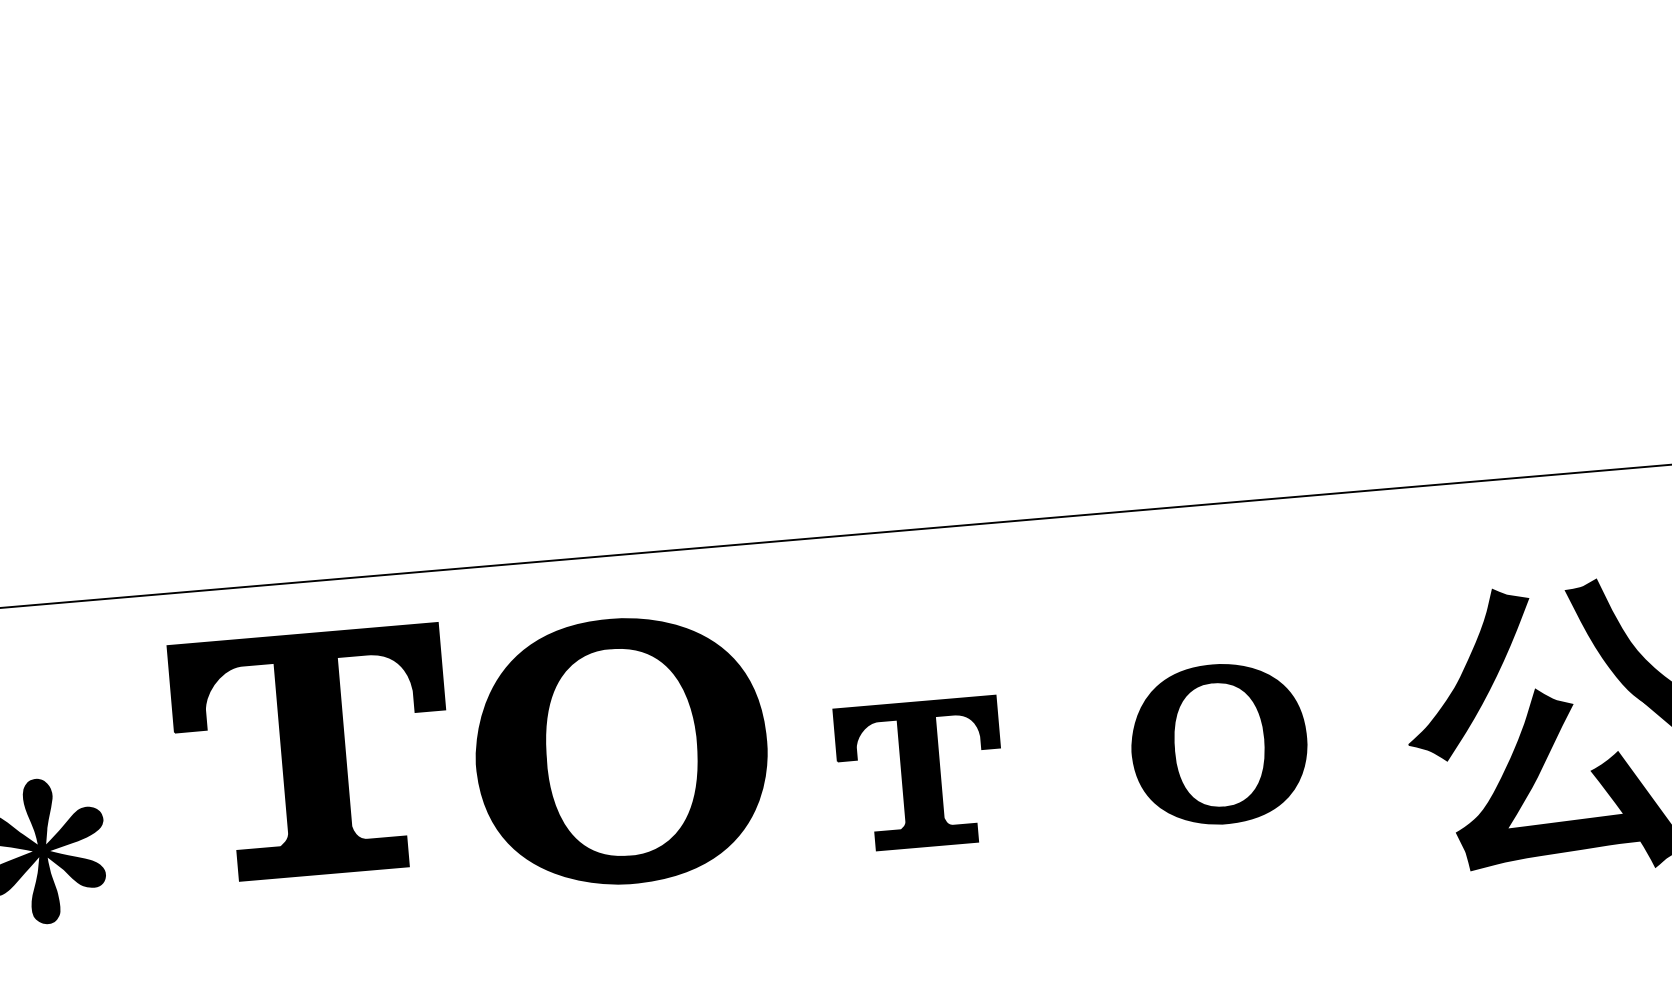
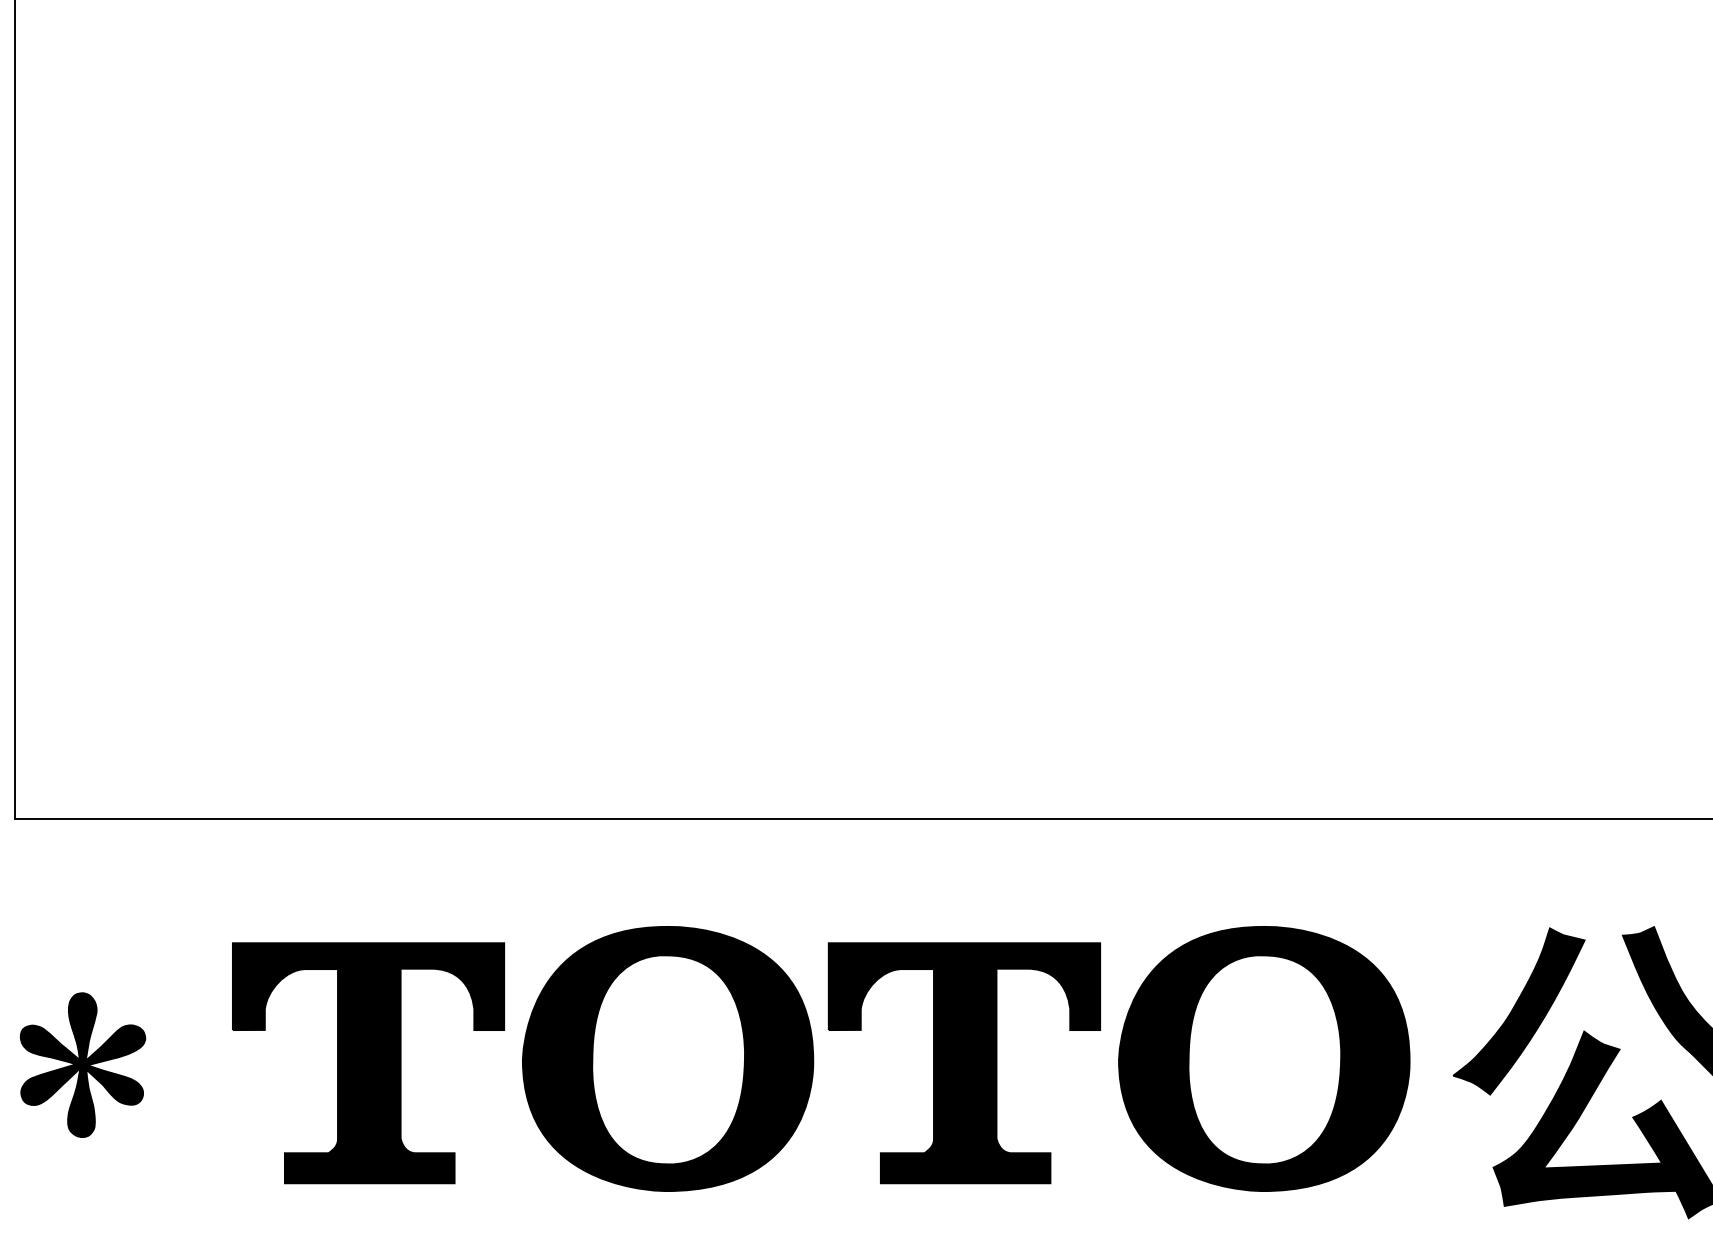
part: (1219, 743) -> (1264, 1058), size x1.67
part: (621, 750) -> (668, 1058), moved
part: (312, 754) -> (368, 1063), moved
part: (919, 774) -> (963, 1063), size x1.67

